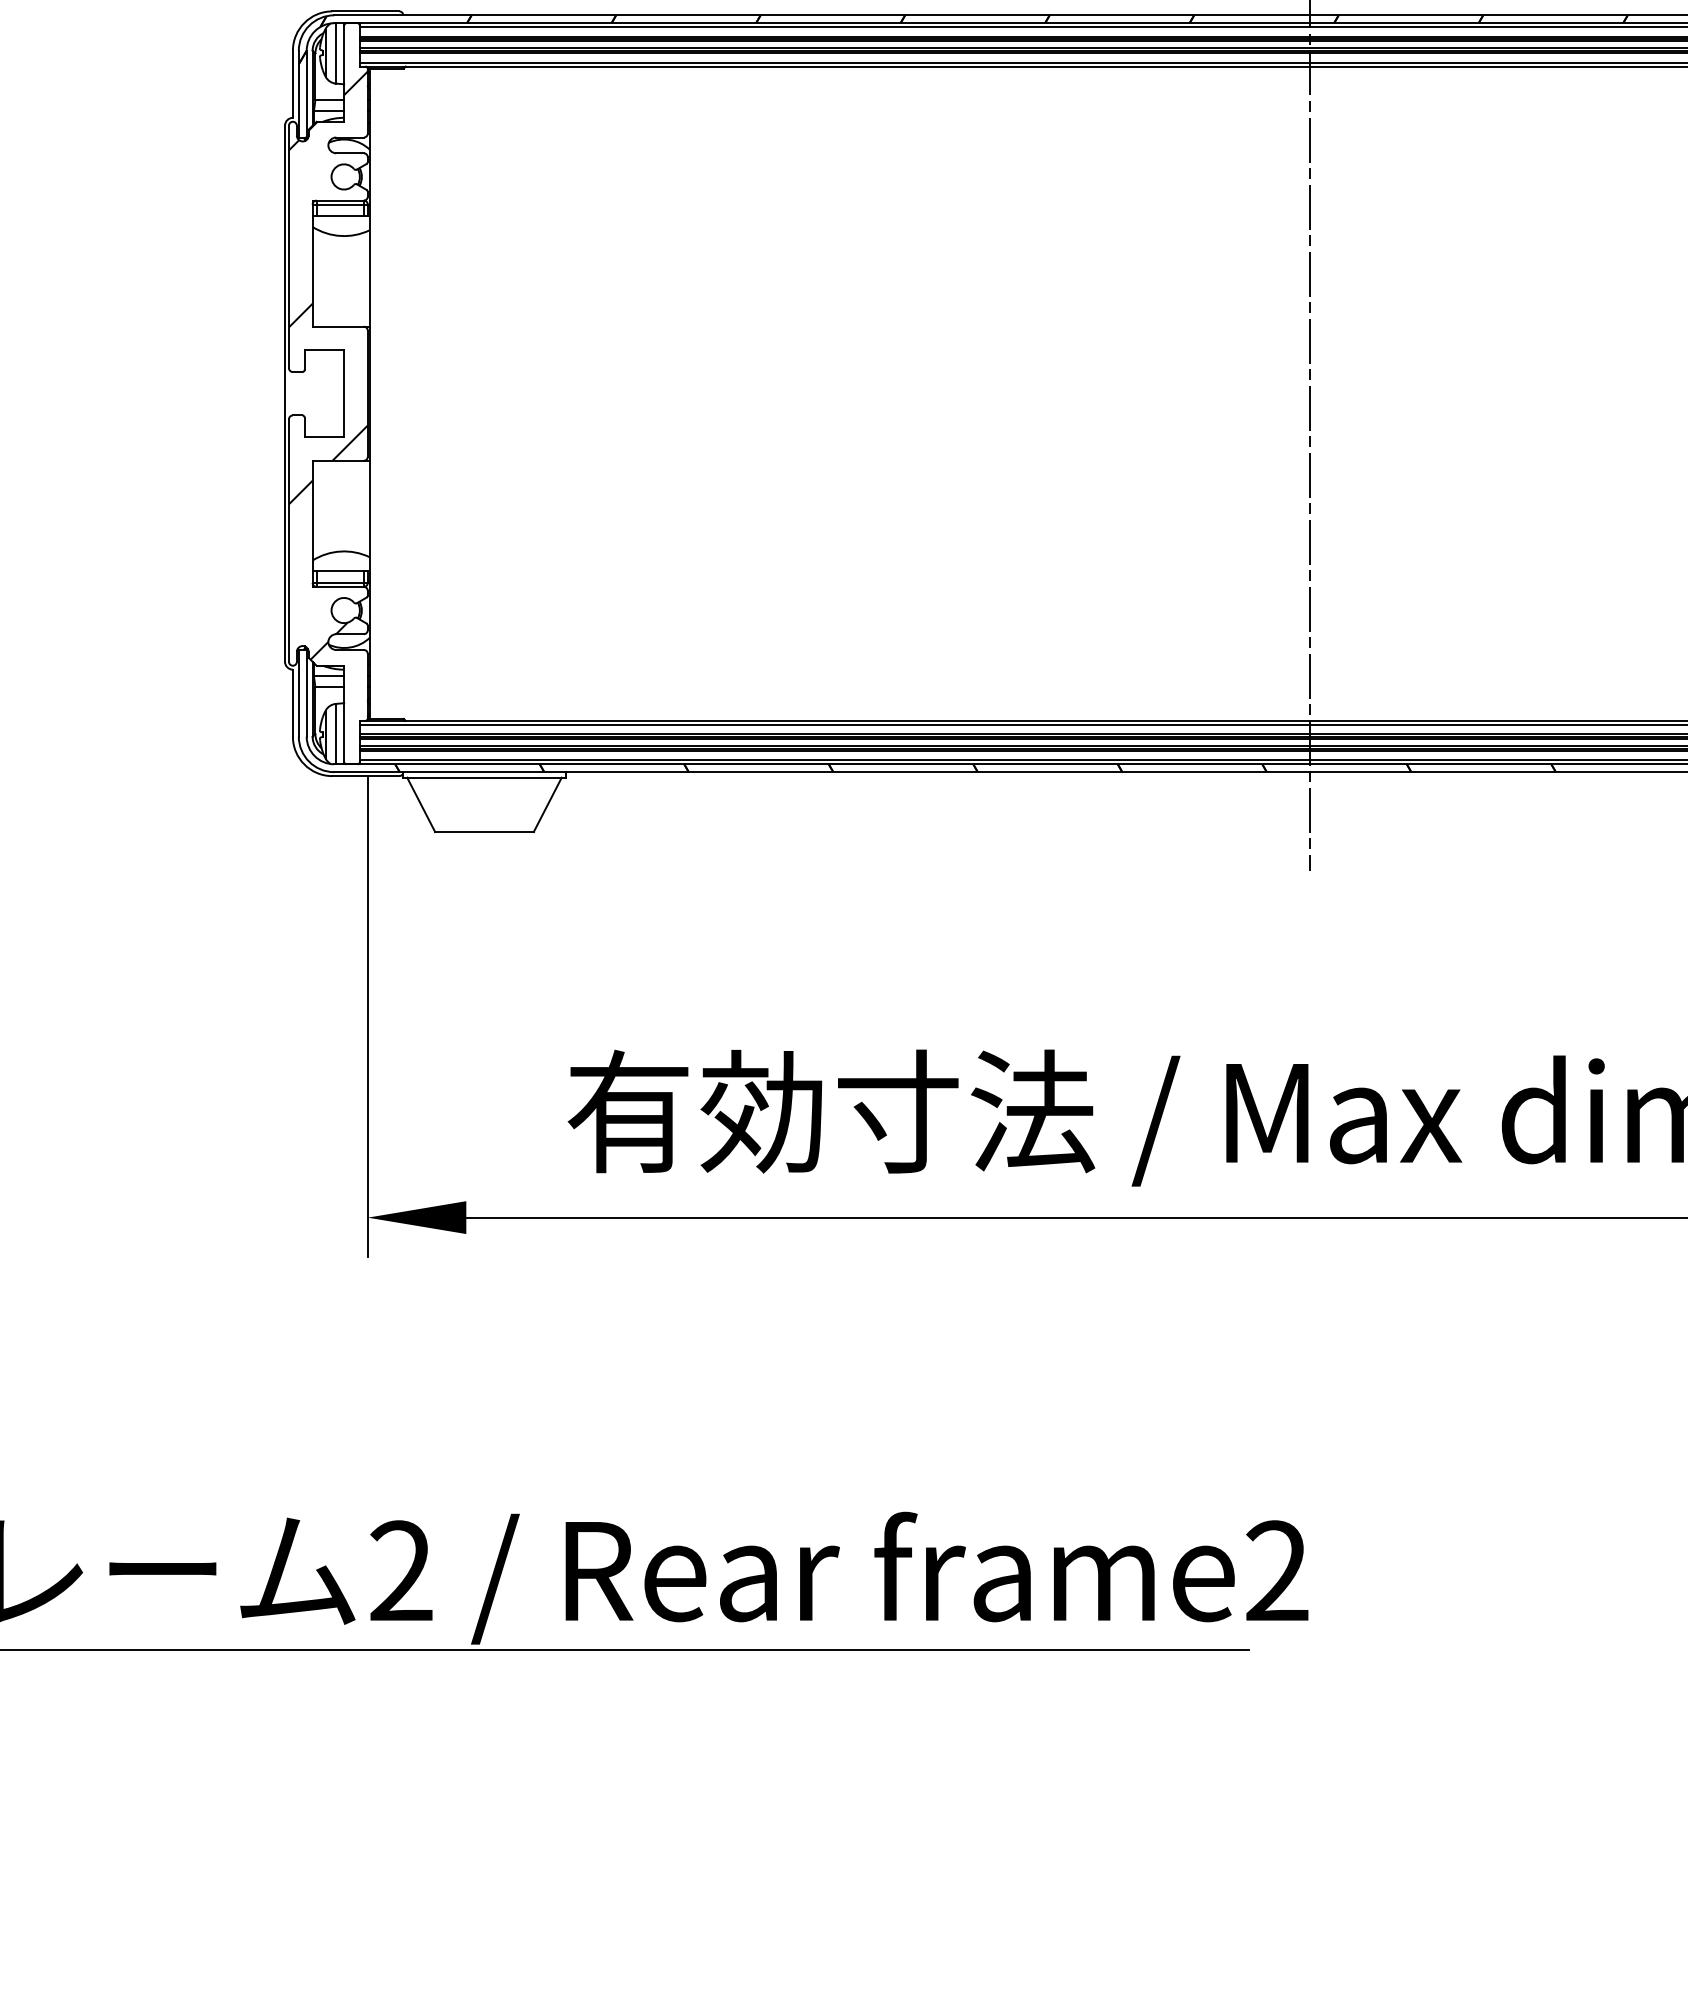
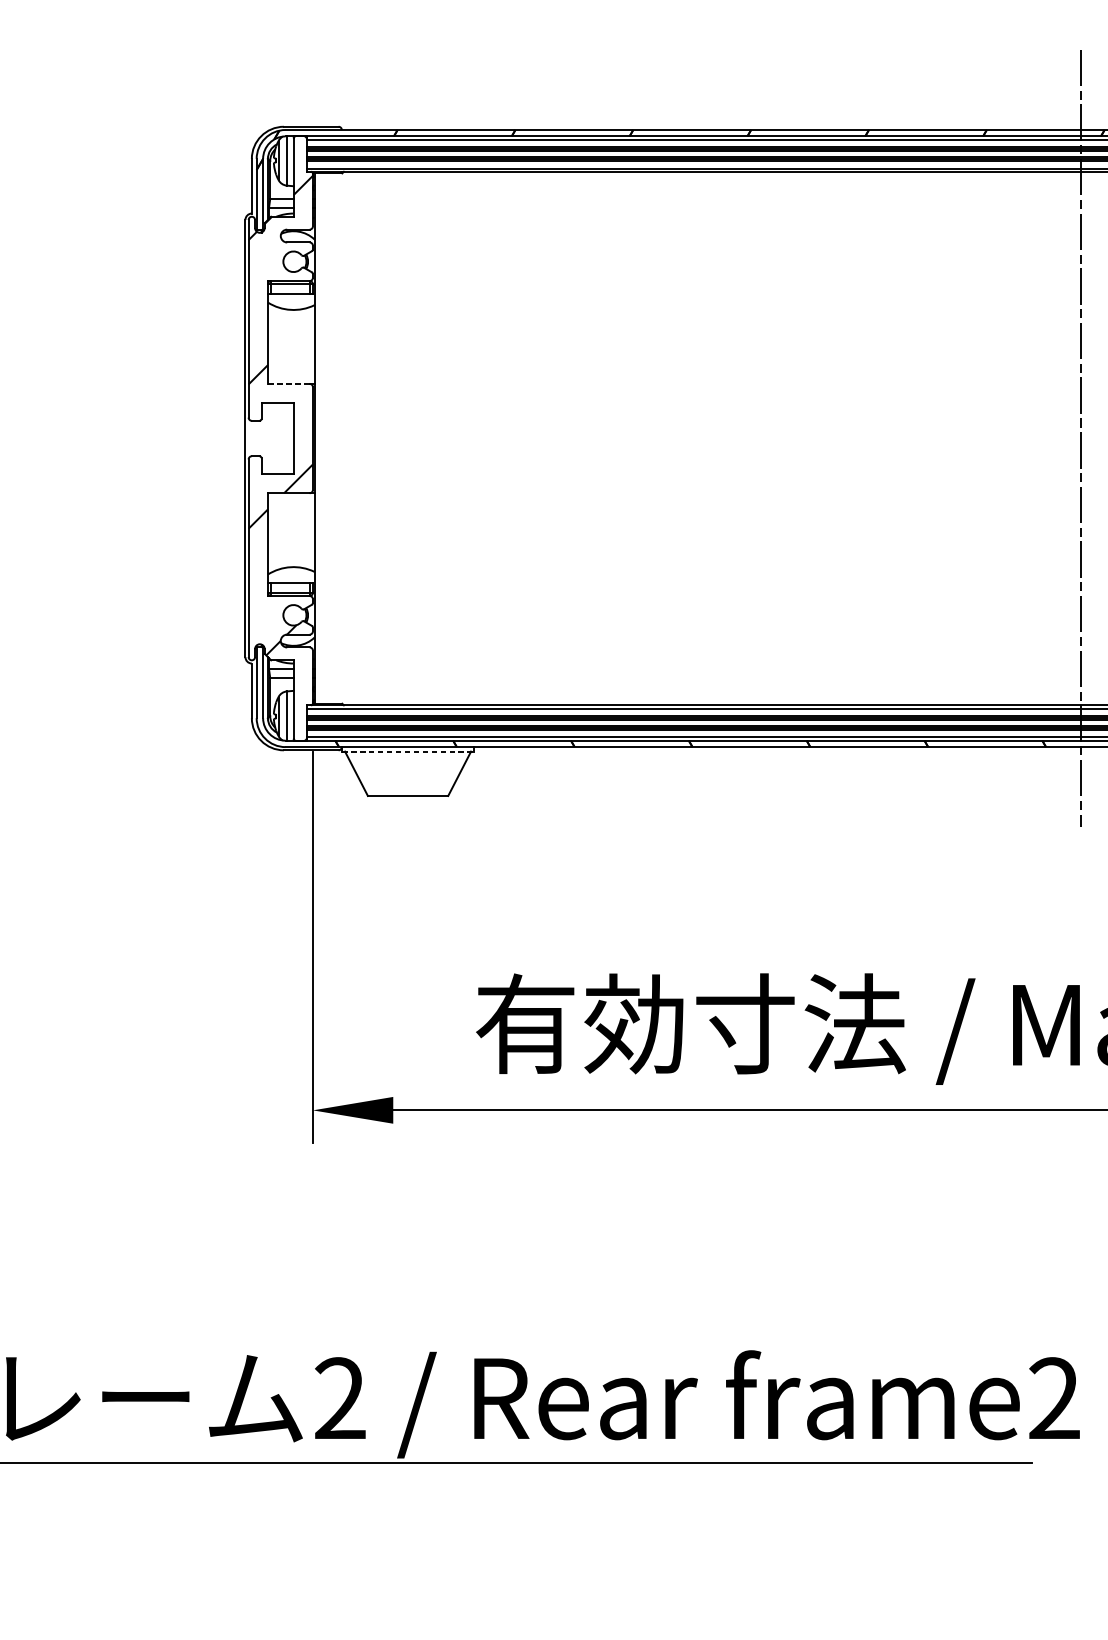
line: (338, 326) -> (289, 383), solid -> dashed
line: (484, 777) -> (408, 751), solid -> dashed

